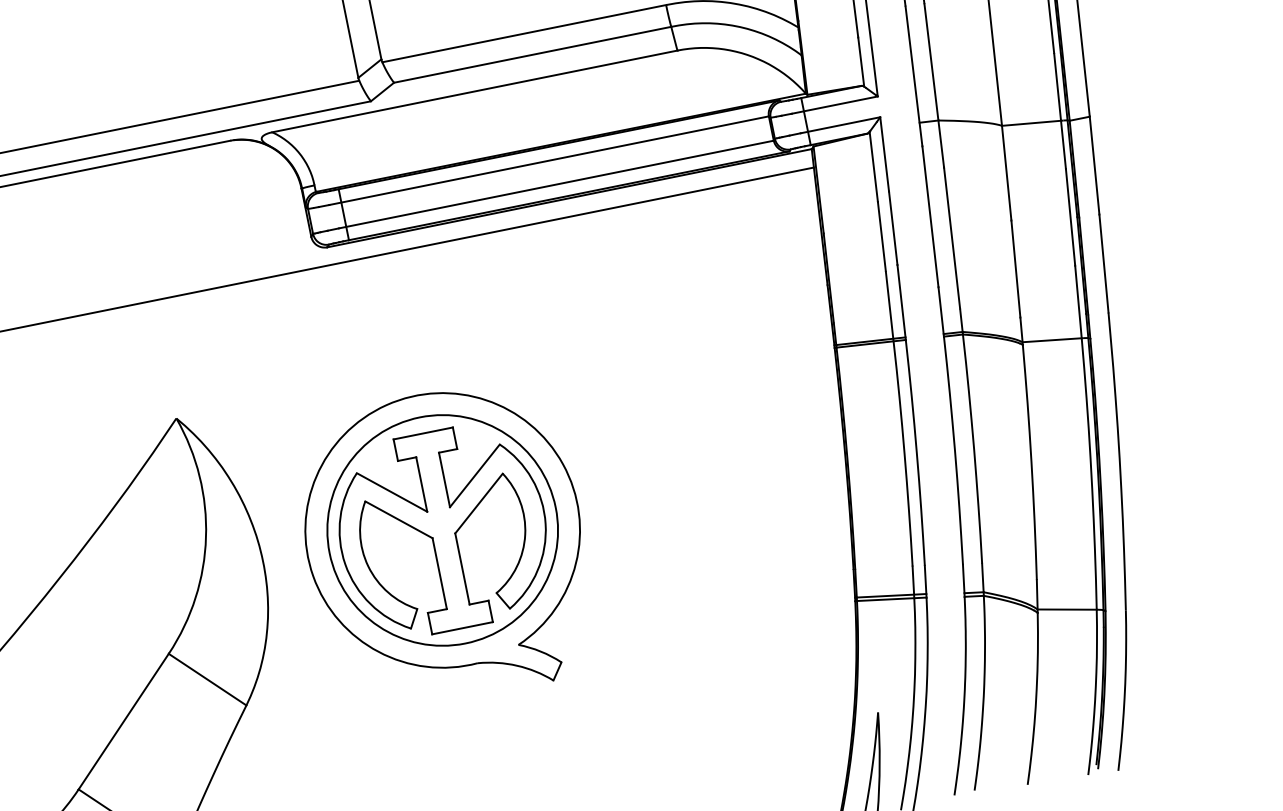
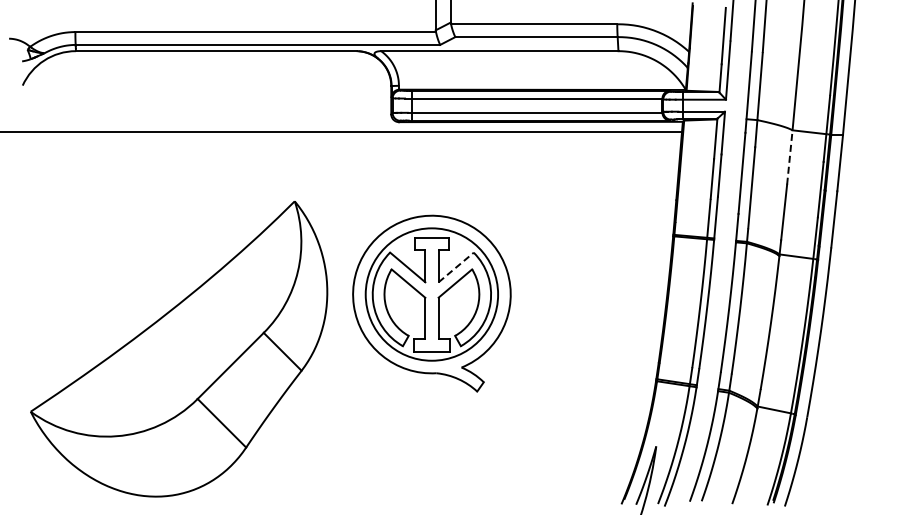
line: (1006, 173) -> (789, 157), solid -> dashed
line: (475, 475) -> (456, 267), solid -> dashed

